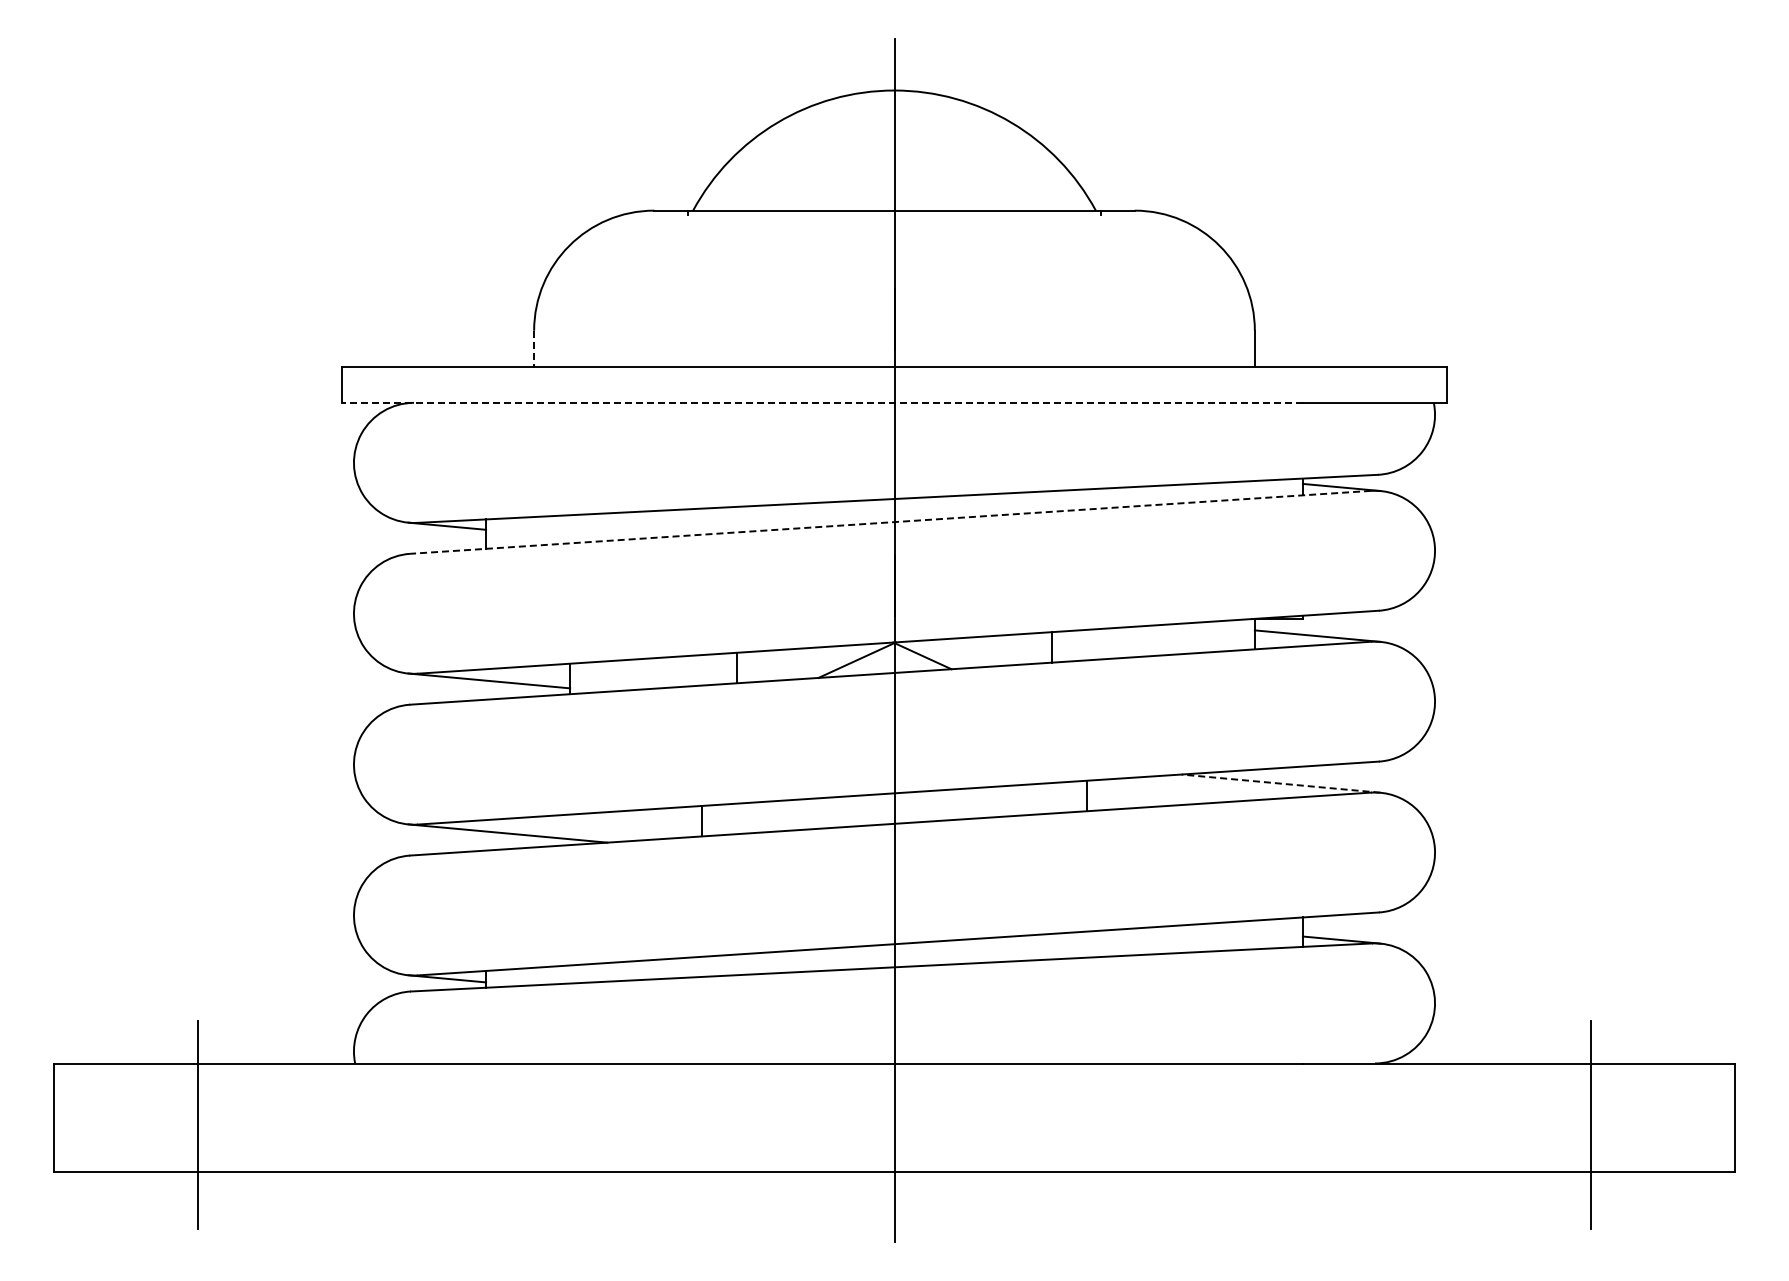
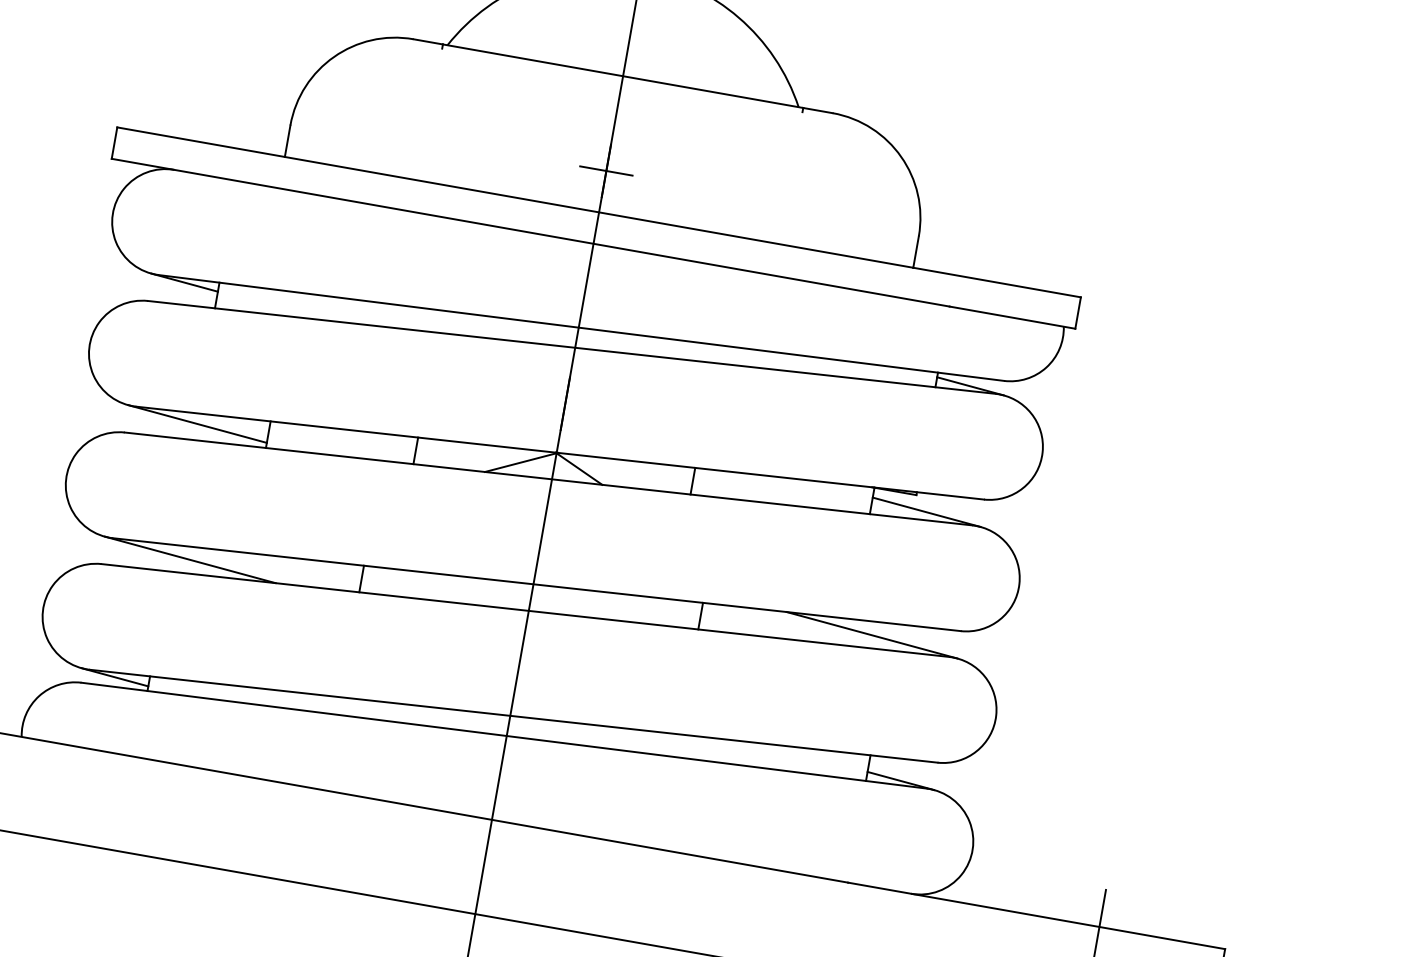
line: (894, 319) -> (606, 171), added
line: (534, 349) -> (287, 141), dashed -> solid
line: (821, 402) -> (529, 232), dashed -> solid
line: (890, 522) -> (571, 347), dashed -> solid
line: (1280, 783) -> (871, 635), dashed -> solid

